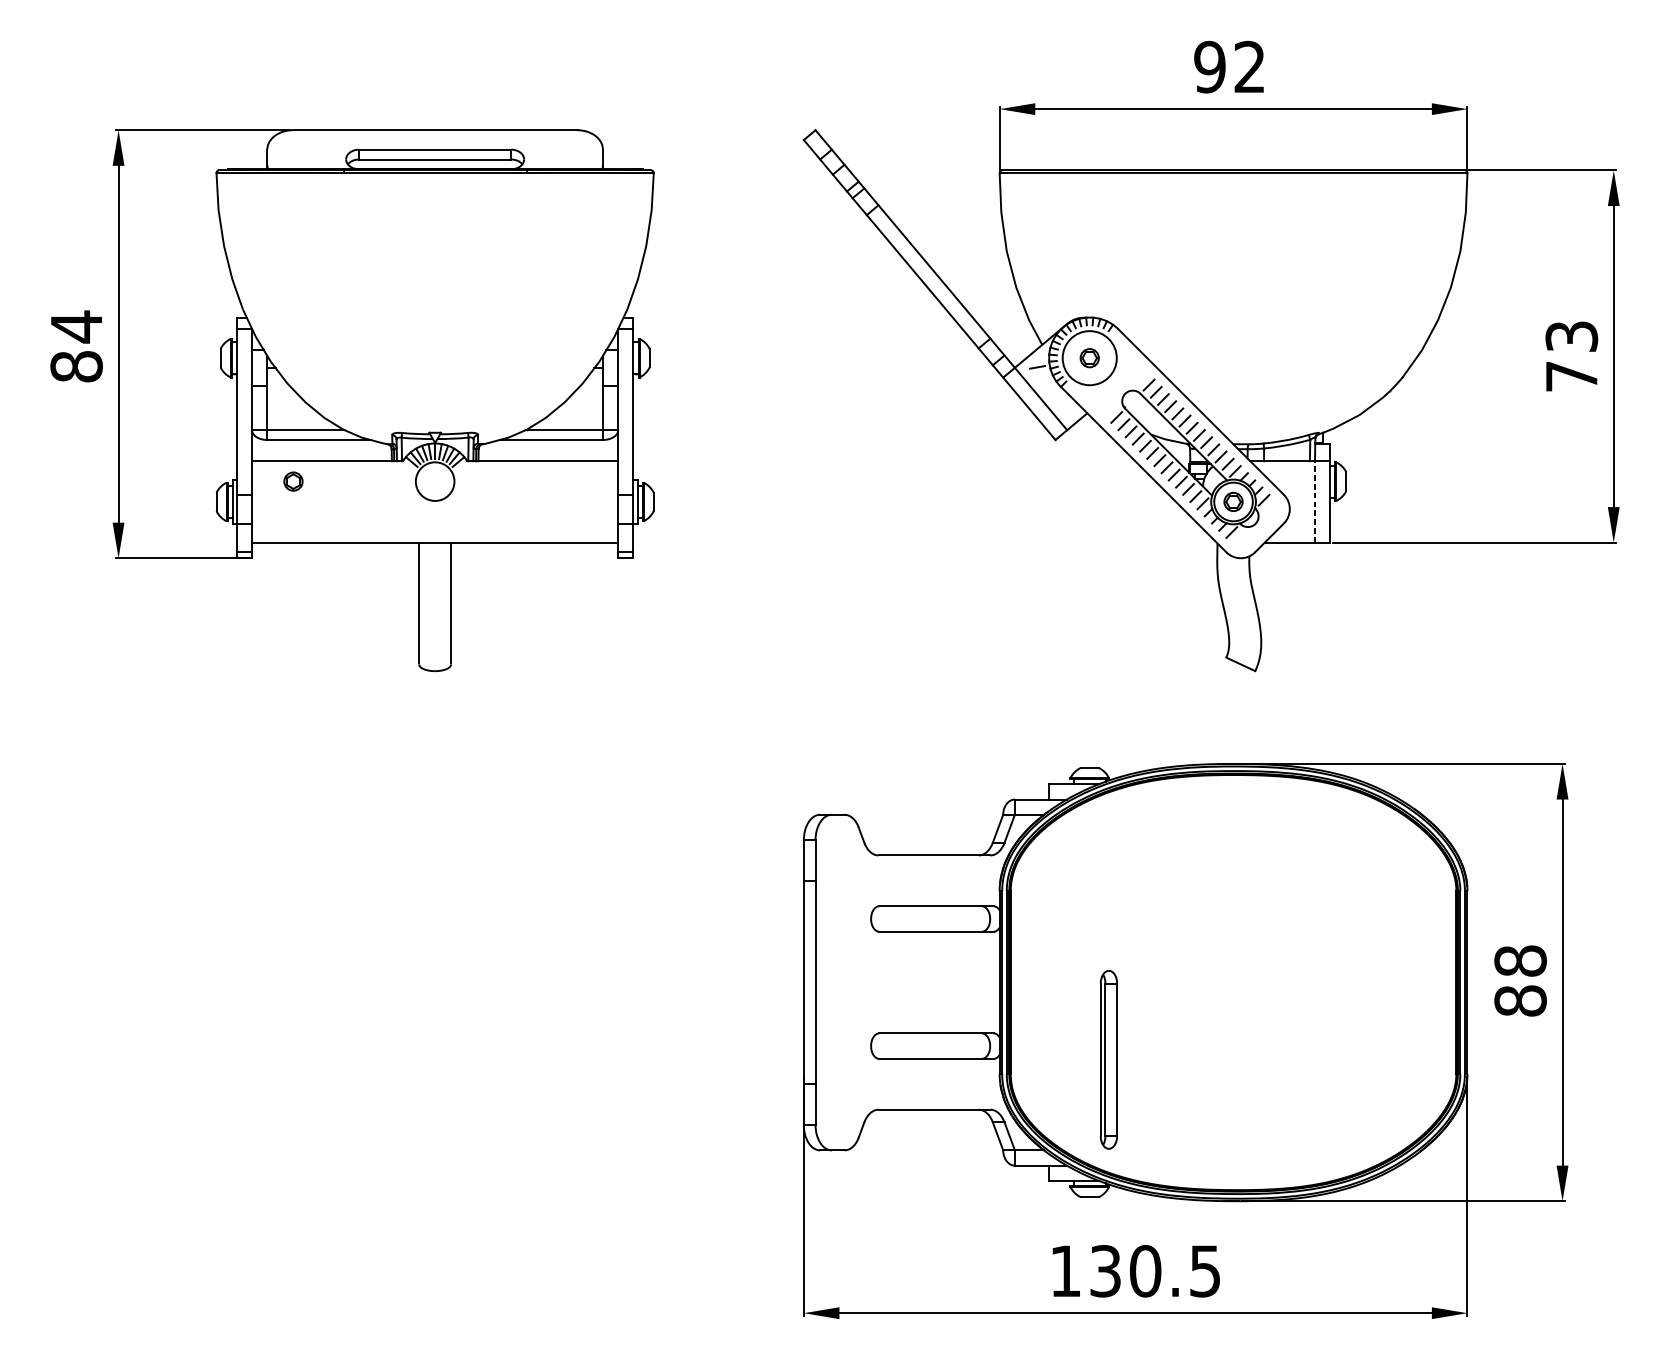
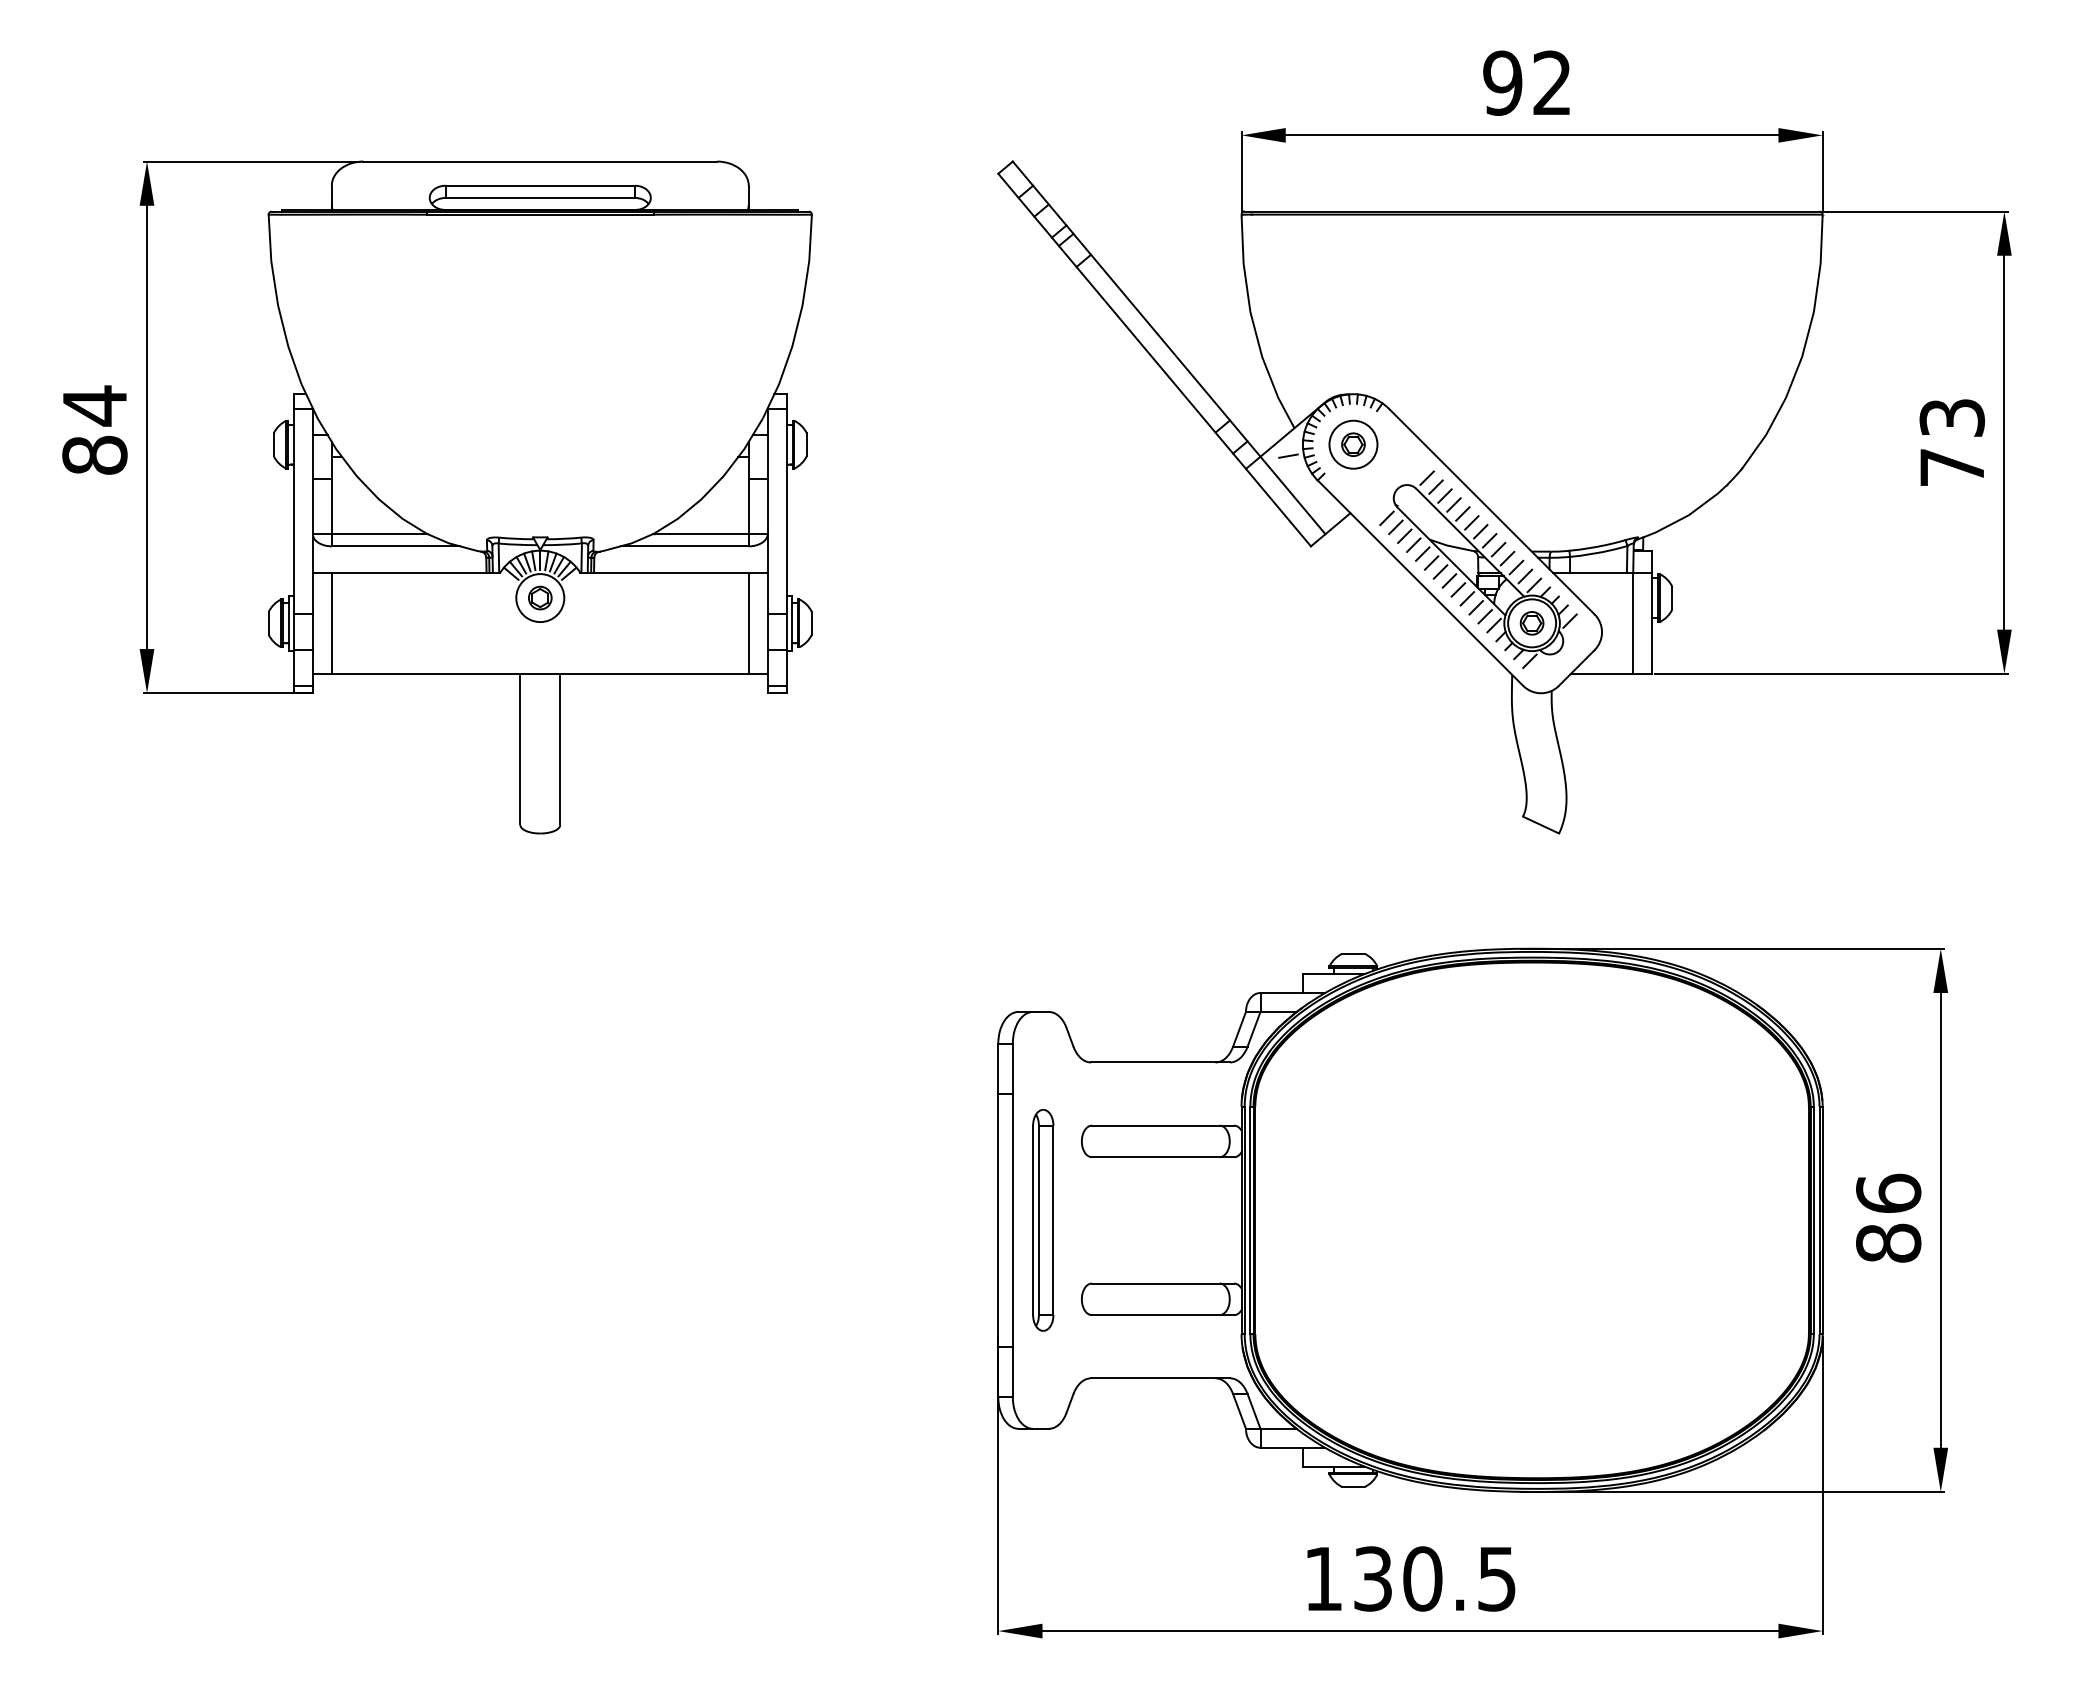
circle: (1089, 358) -> (1353, 444), size x0.71
part: (293, 481) -> (540, 597), moved
line: (267, 501) -> (331, 622), added
line: (602, 501) -> (748, 622), added
line: (1315, 502) -> (1633, 623), dashed -> solid
text: (1520, 960) -> (1888, 1193), 88 -> 86
part: (1109, 1059) -> (1043, 1220), moved

